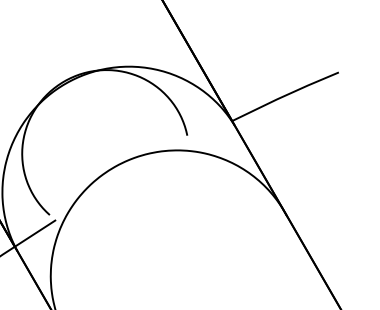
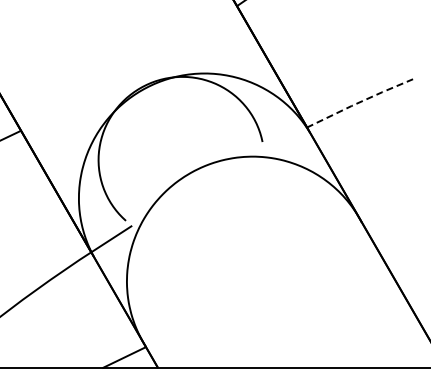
line: (284, 95) -> (359, 102), solid -> dashed

